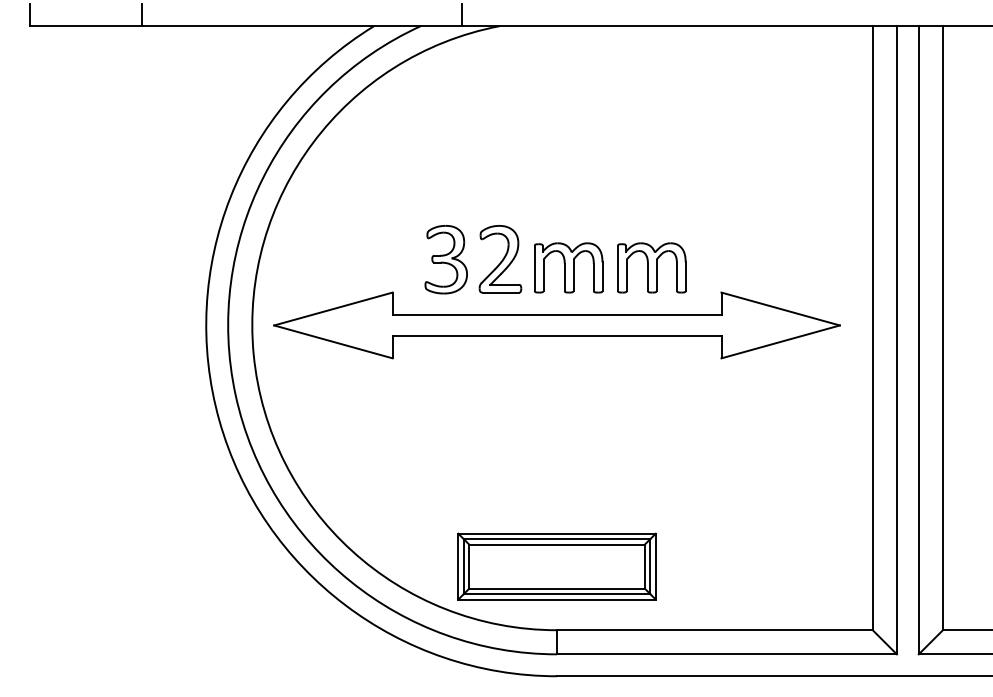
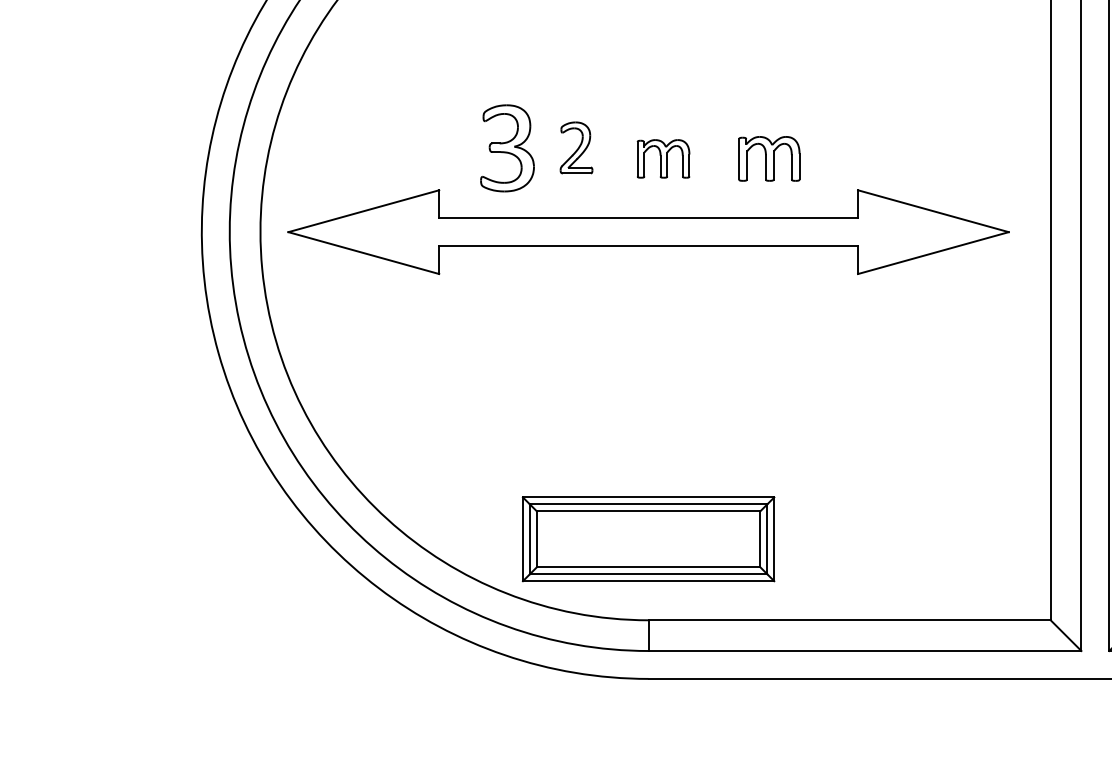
part: (500, 259) -> (576, 148), size x0.6
part: (568, 267) -> (663, 158), size x0.6
part: (651, 267) -> (768, 158), size x0.7

